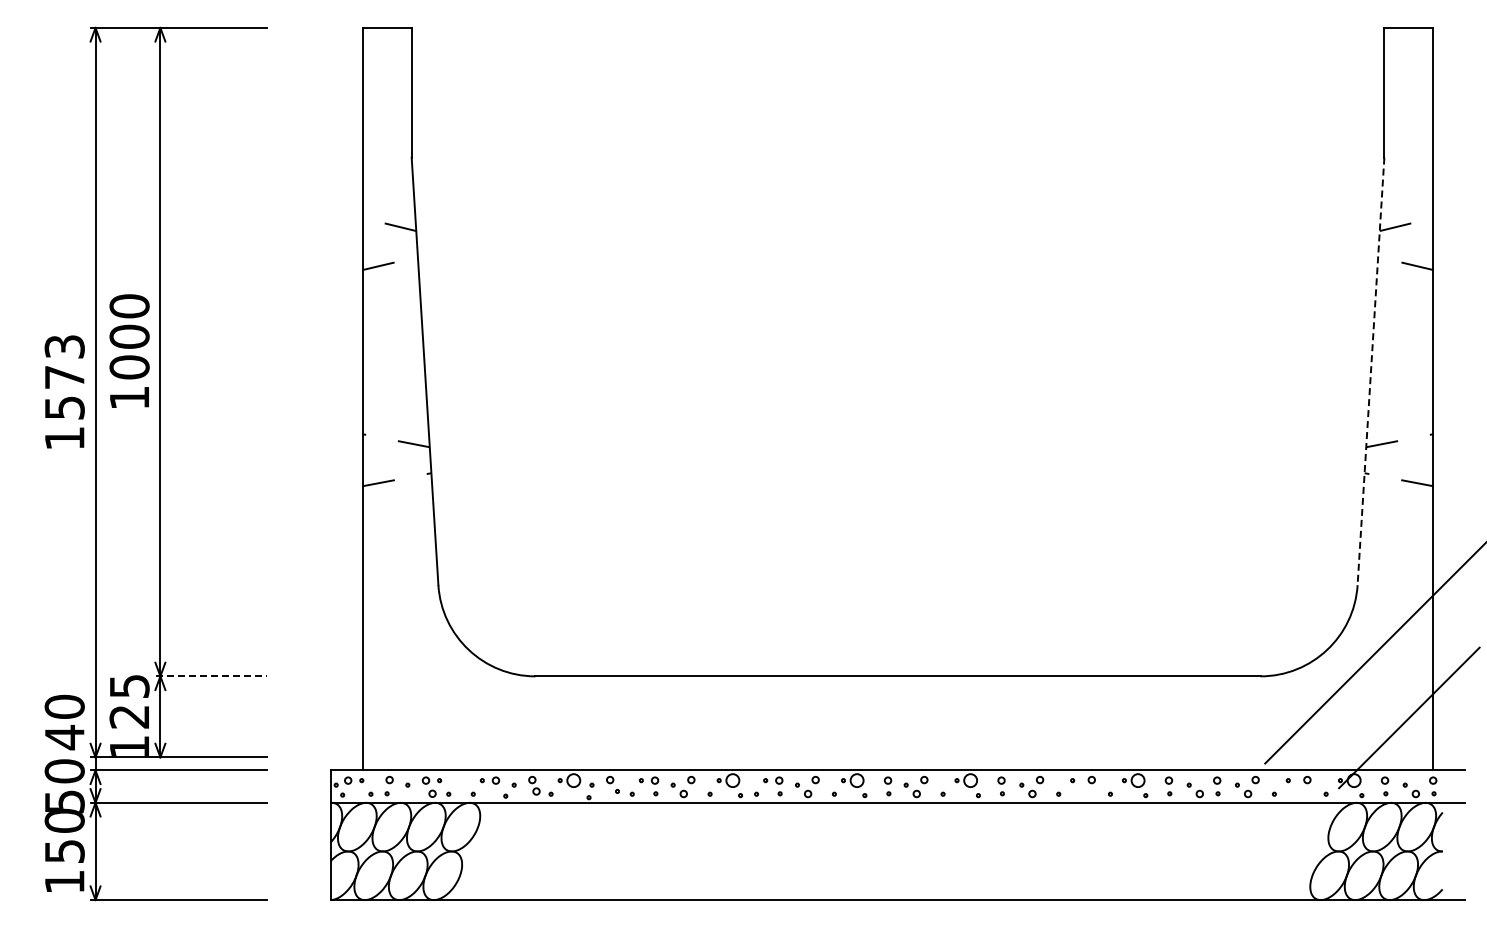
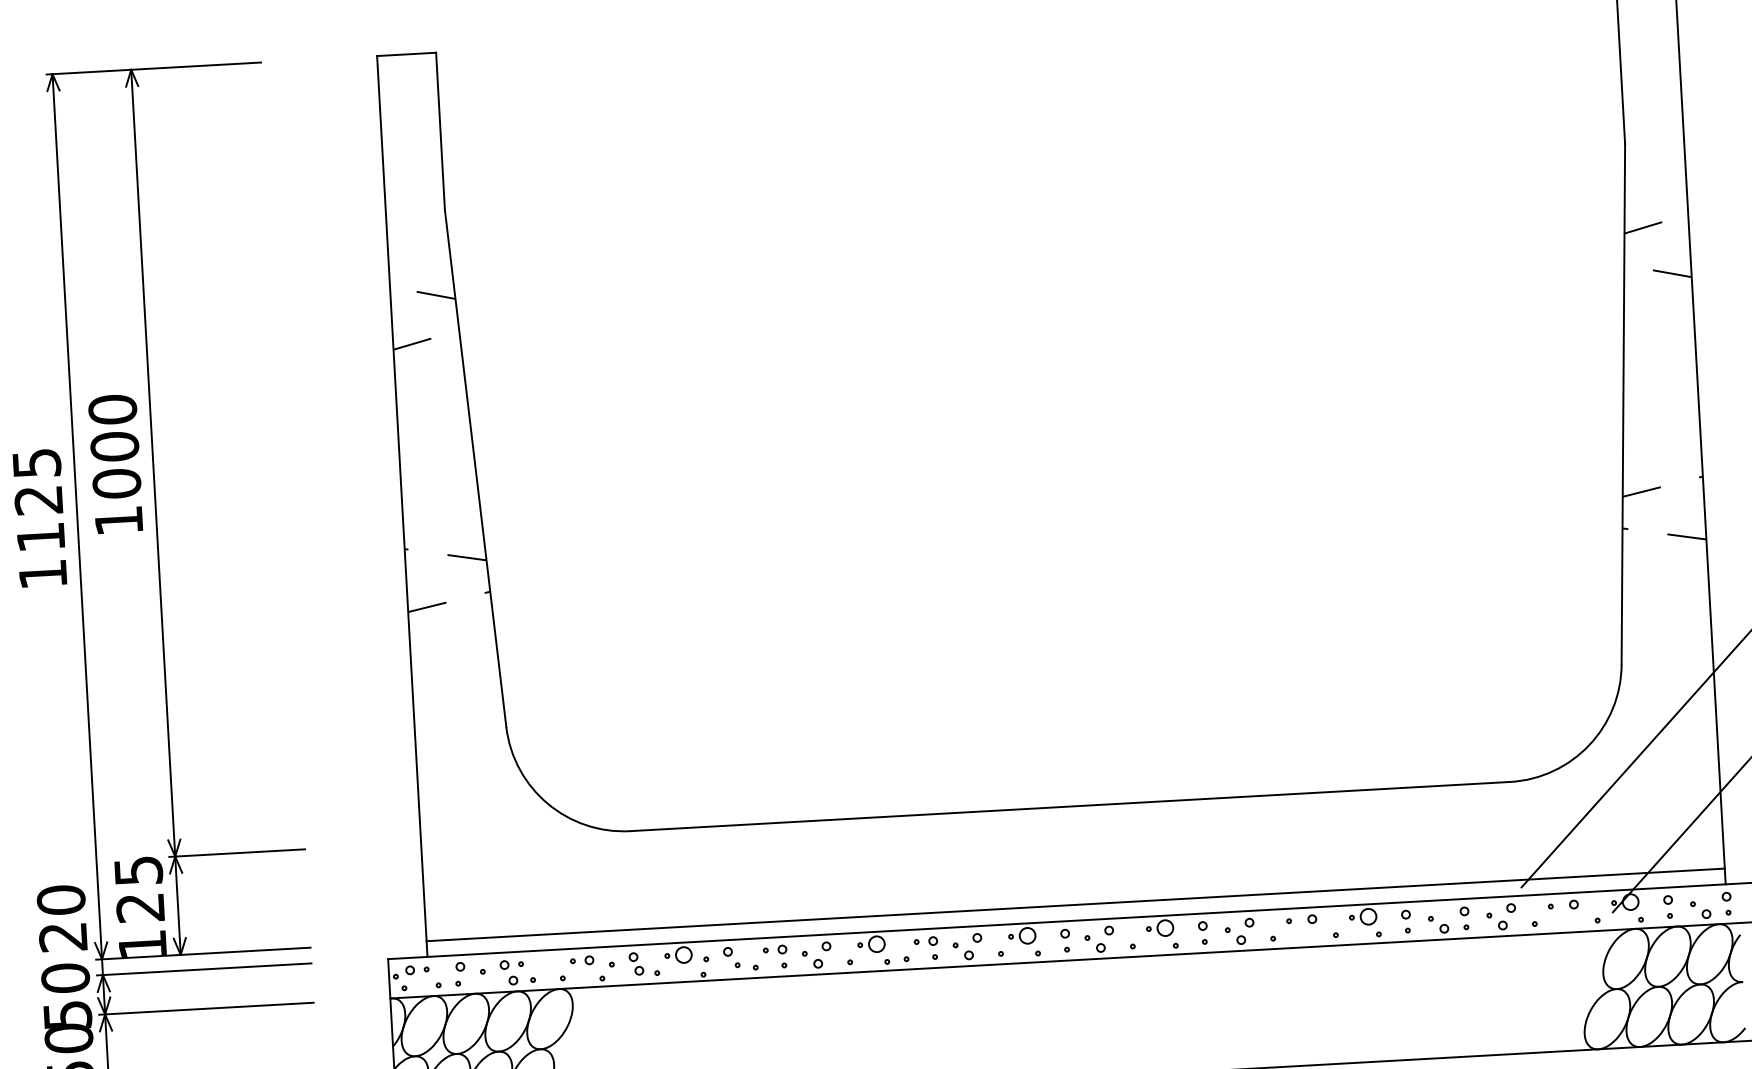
line: (1370, 371) -> (1622, 404), dashed -> solid
text: (64, 377) -> (38, 500), 1573 -> 1125
line: (211, 676) -> (237, 853), dashed -> solid
text: (64, 737) -> (63, 937), 40 -> 20
line: (898, 757) -> (1076, 904), added

